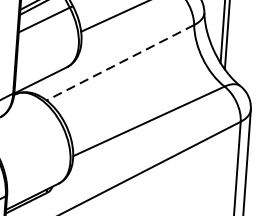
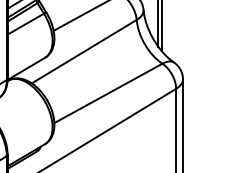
line: (119, 62) -> (83, 51), dashed -> solid

